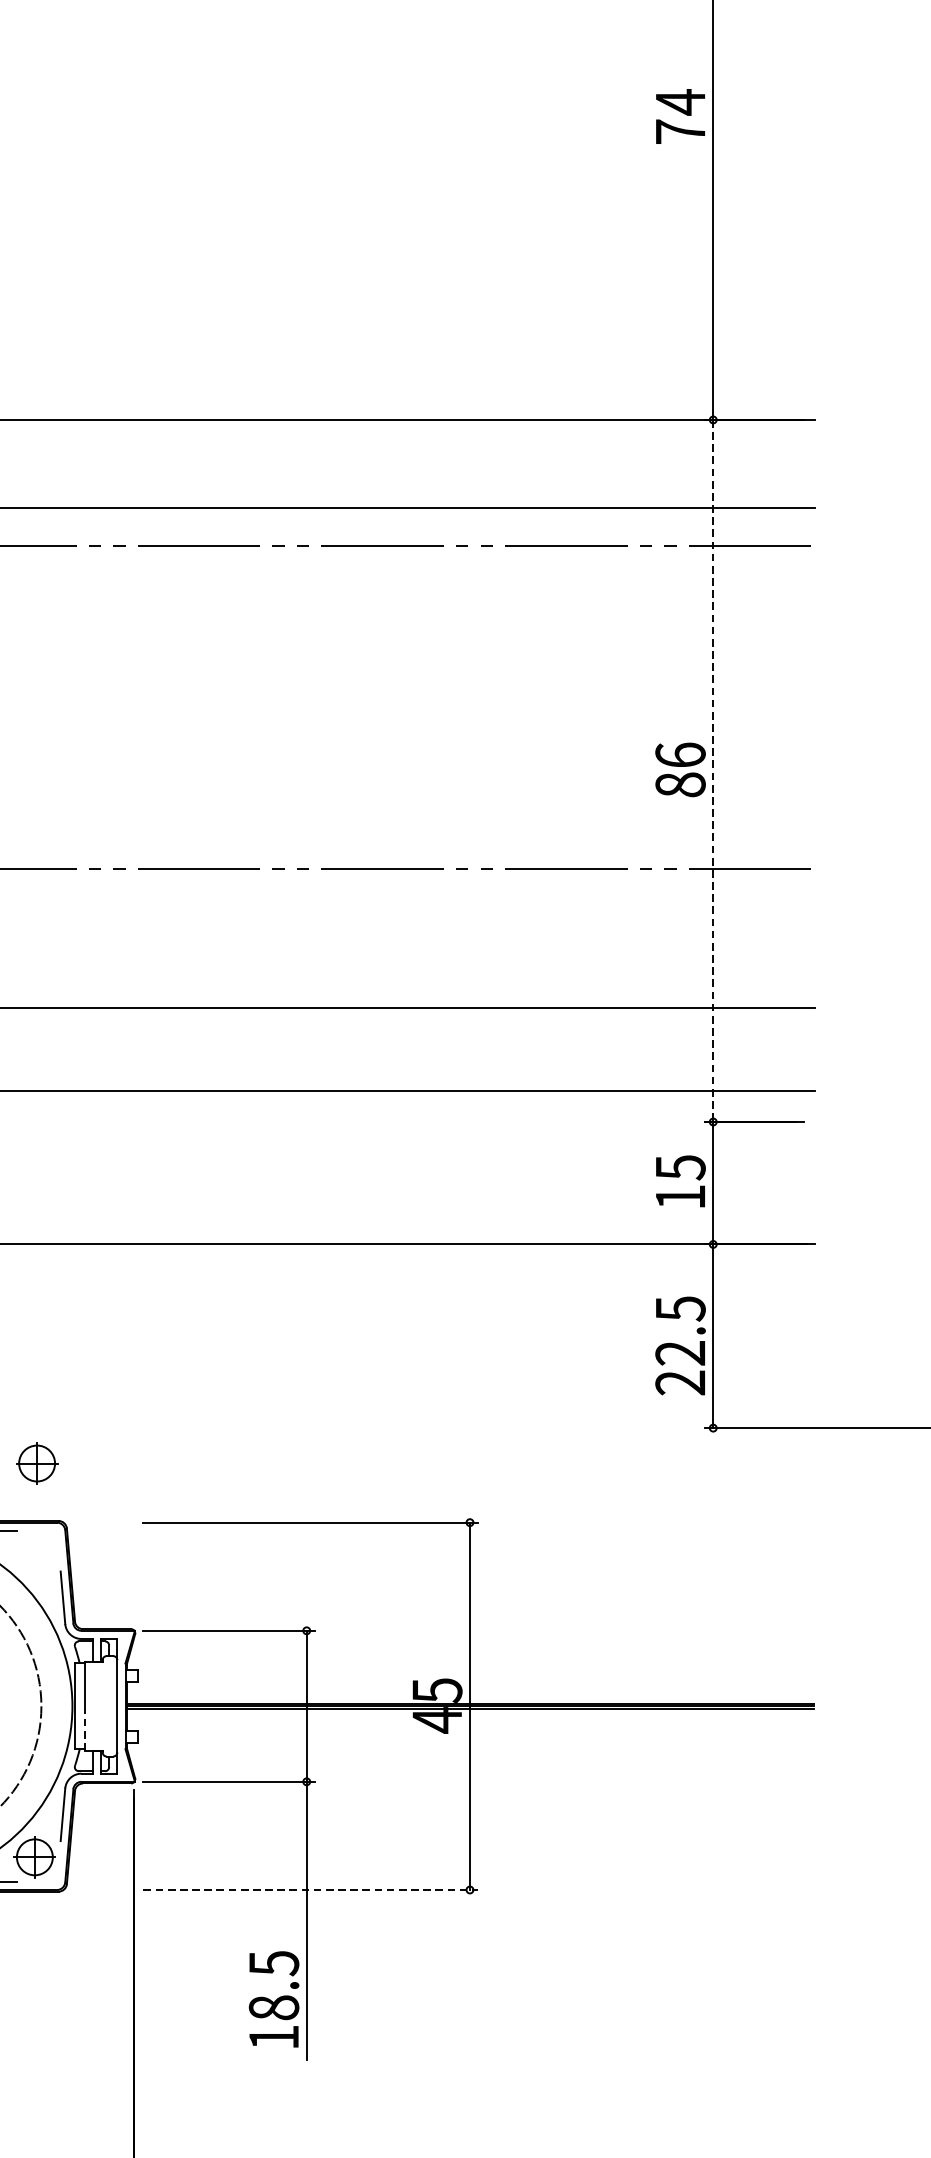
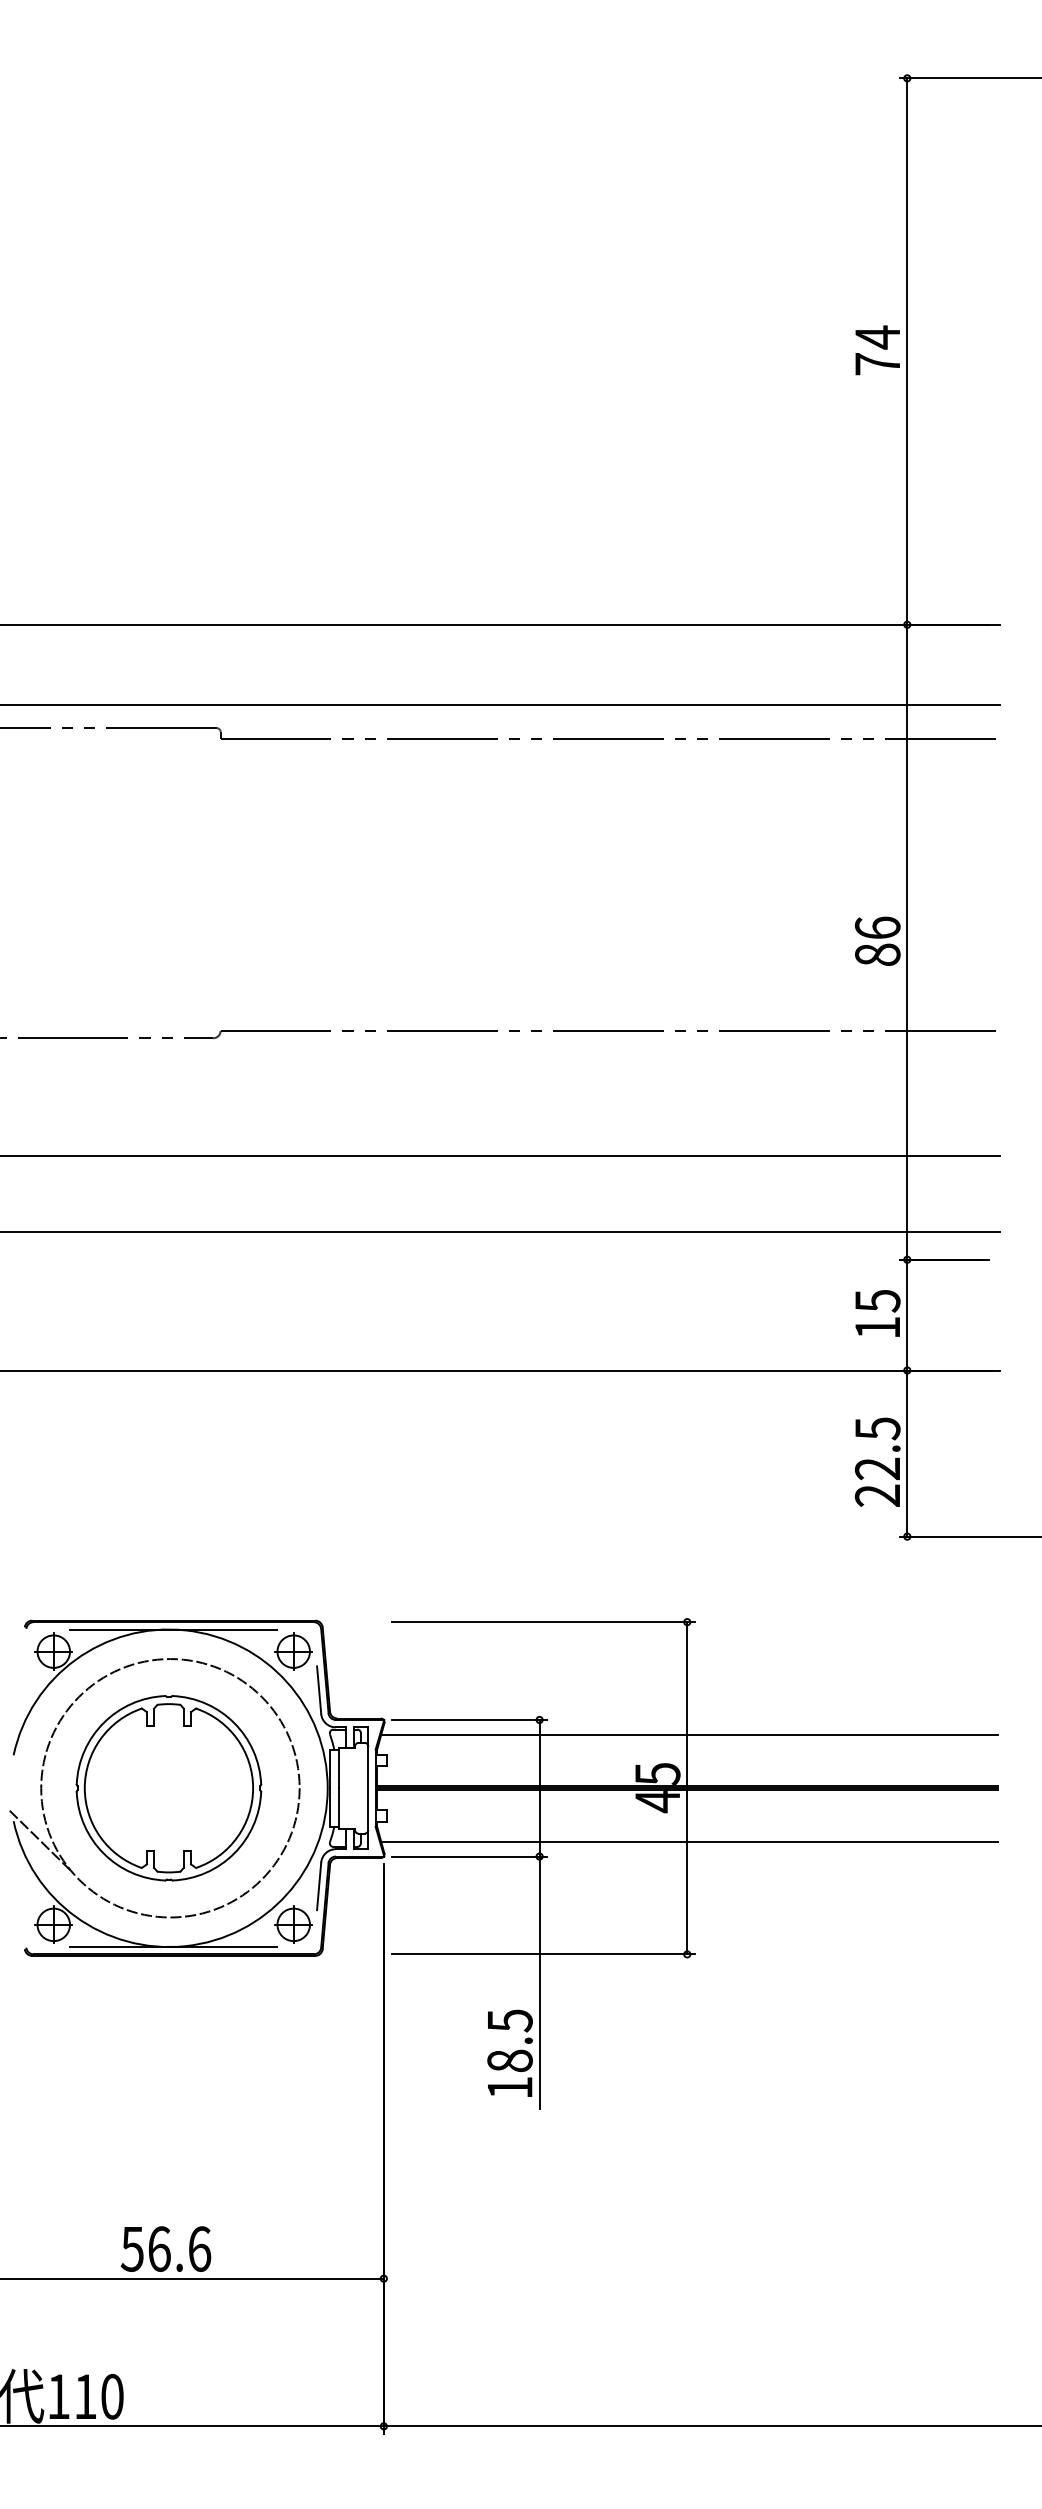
line: (713, 771) -> (907, 942), dashed -> solid
part: (36, 1463) -> (293, 1651), moved
line: (472, 1646) -> (689, 1734), added
line: (84, 1727) -> (338, 1807), dashed -> solid
line: (473, 1765) -> (690, 1841), added
line: (311, 1890) -> (543, 1954), dashed -> solid

